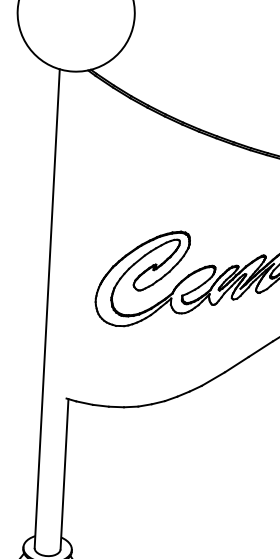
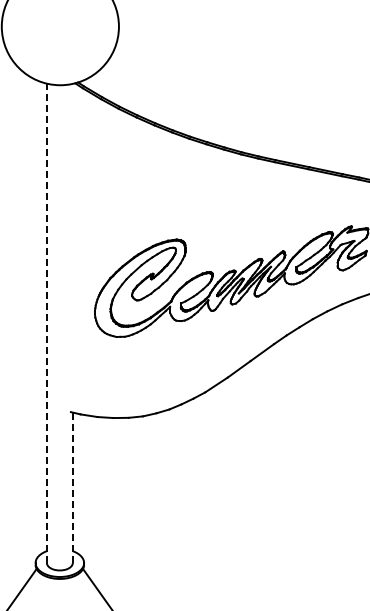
line: (46, 308) -> (46, 323), solid -> dashed
line: (64, 473) -> (72, 487), solid -> dashed

